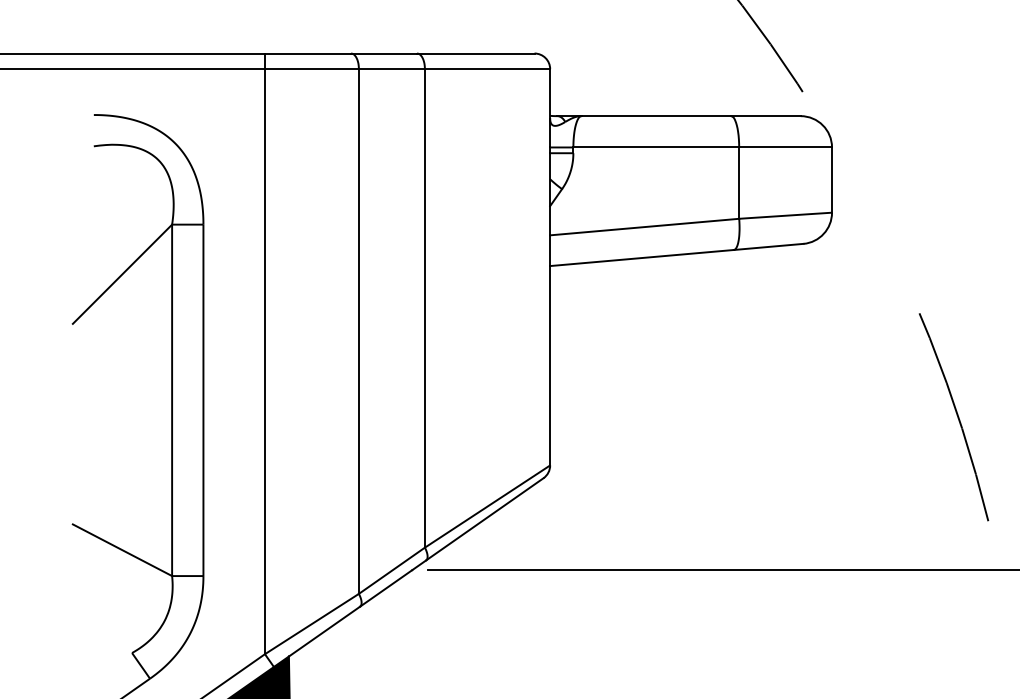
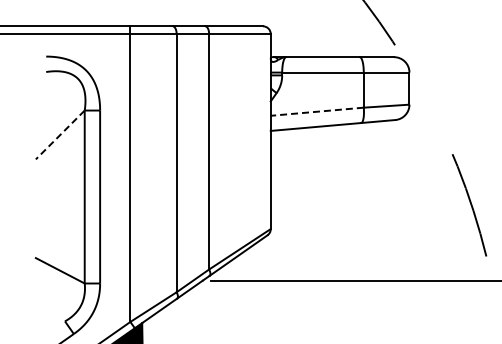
line: (645, 226) -> (317, 111), solid -> dashed
line: (122, 273) -> (60, 134), solid -> dashed

